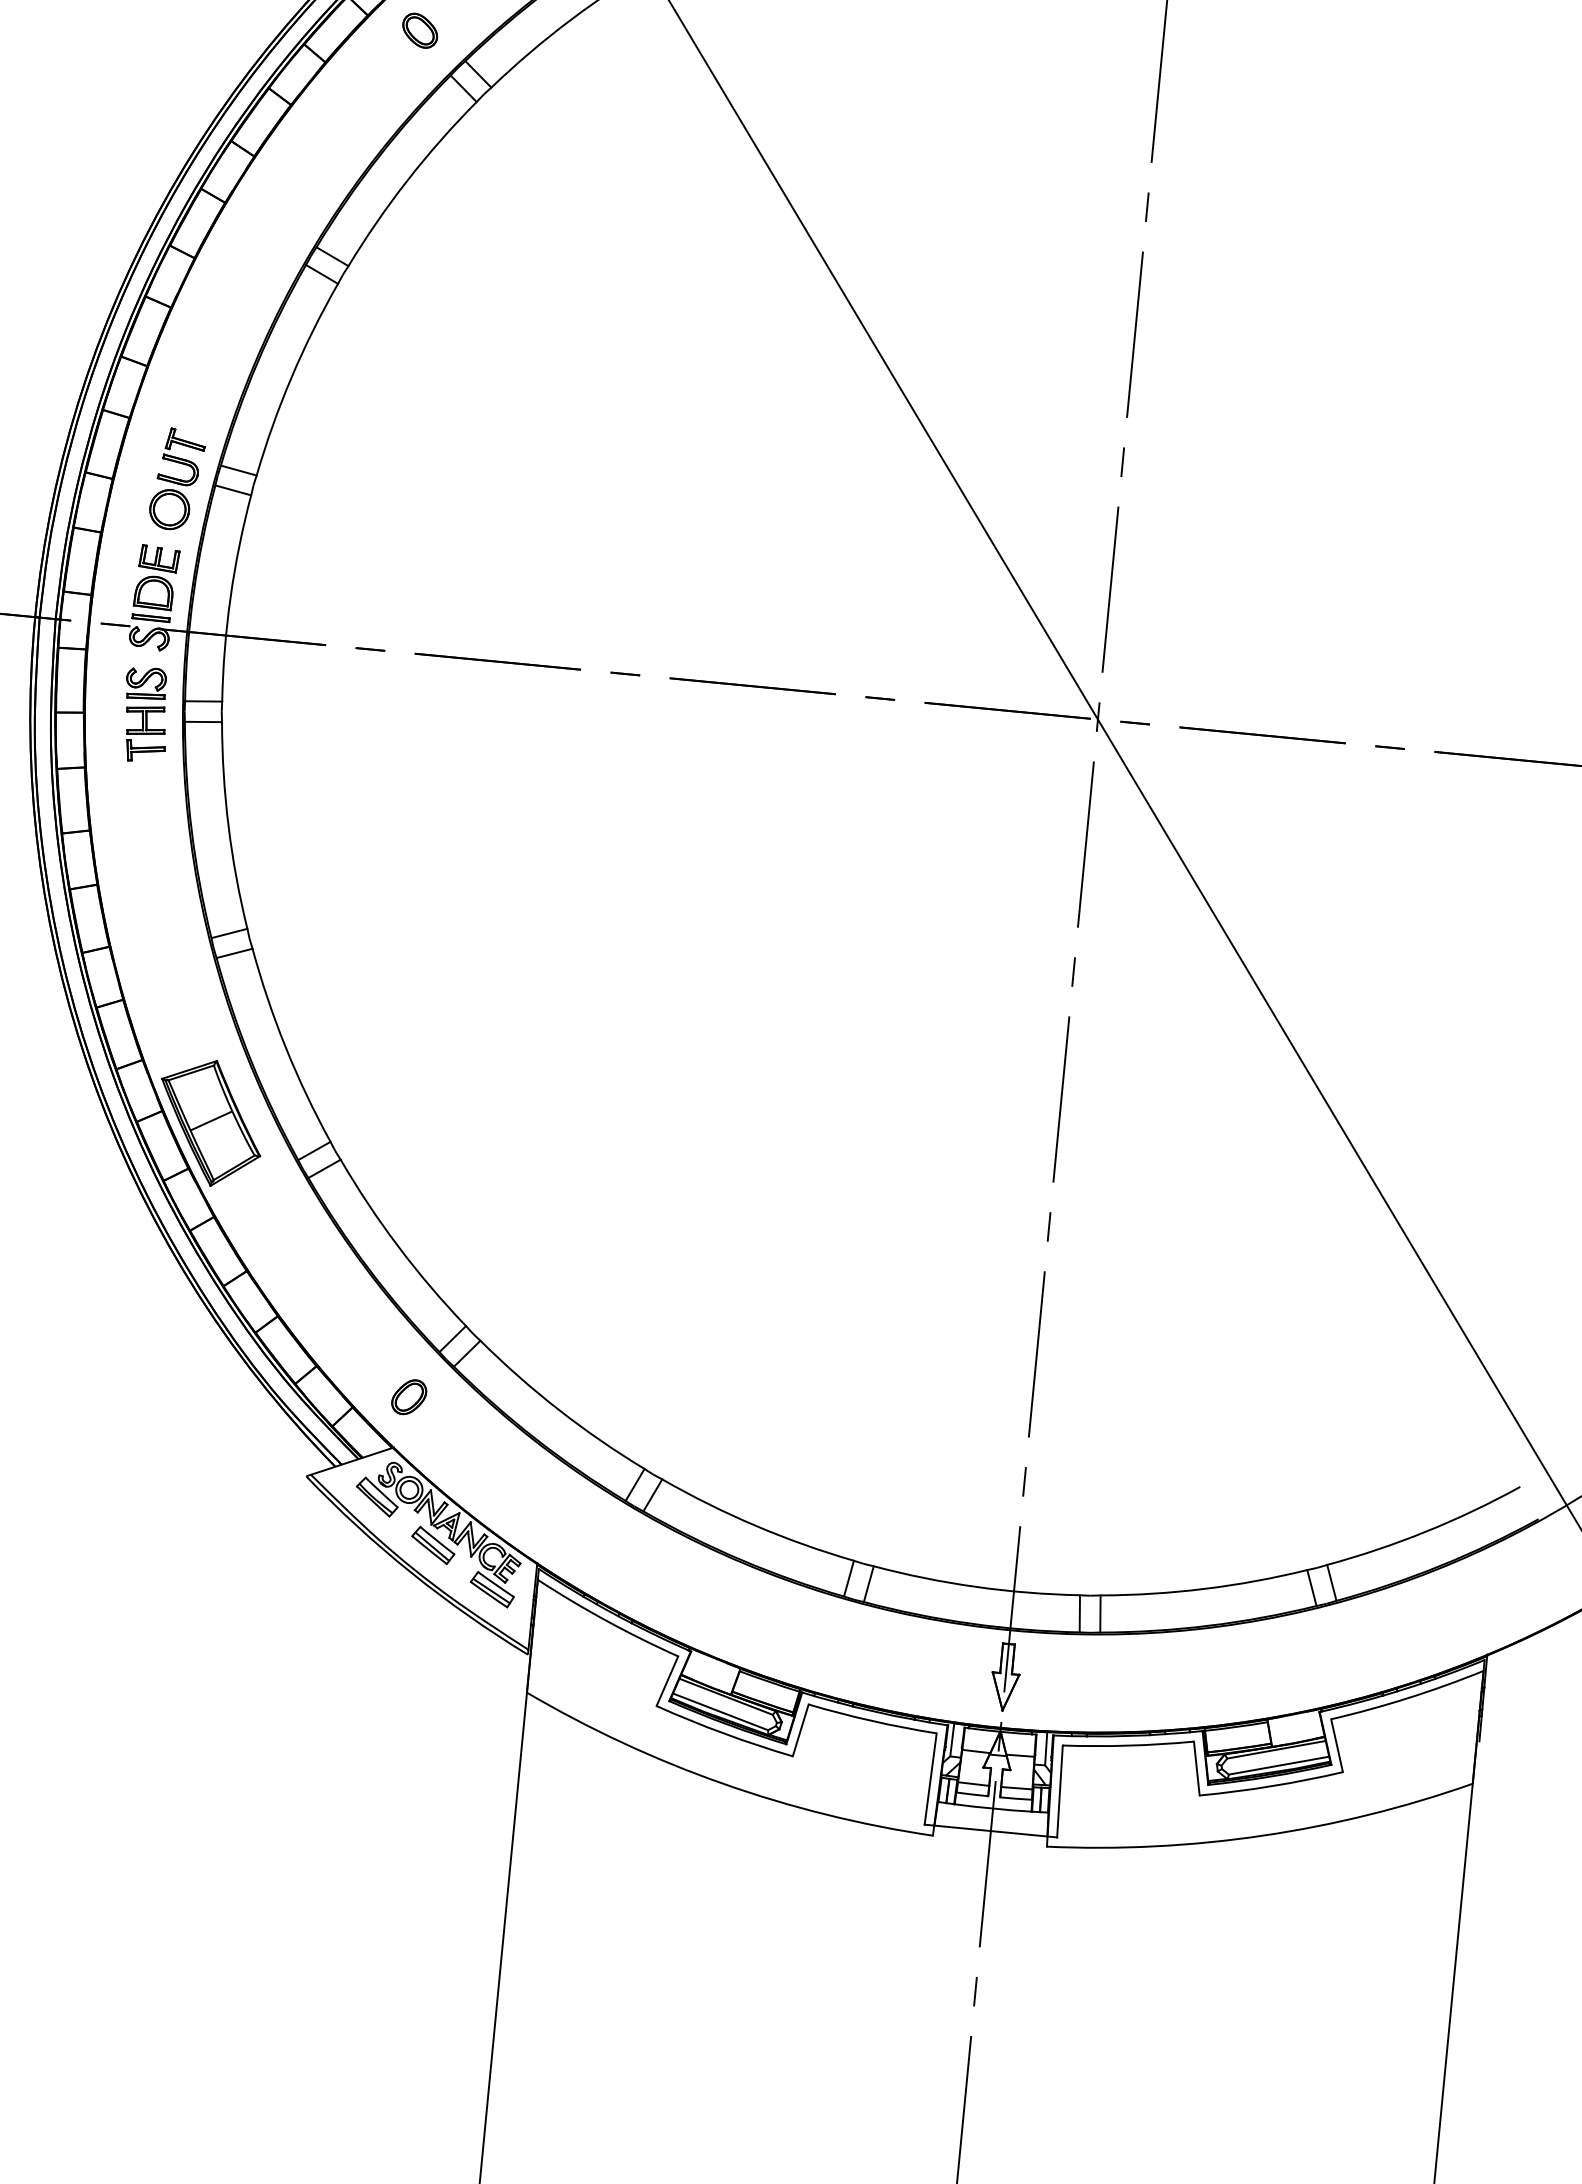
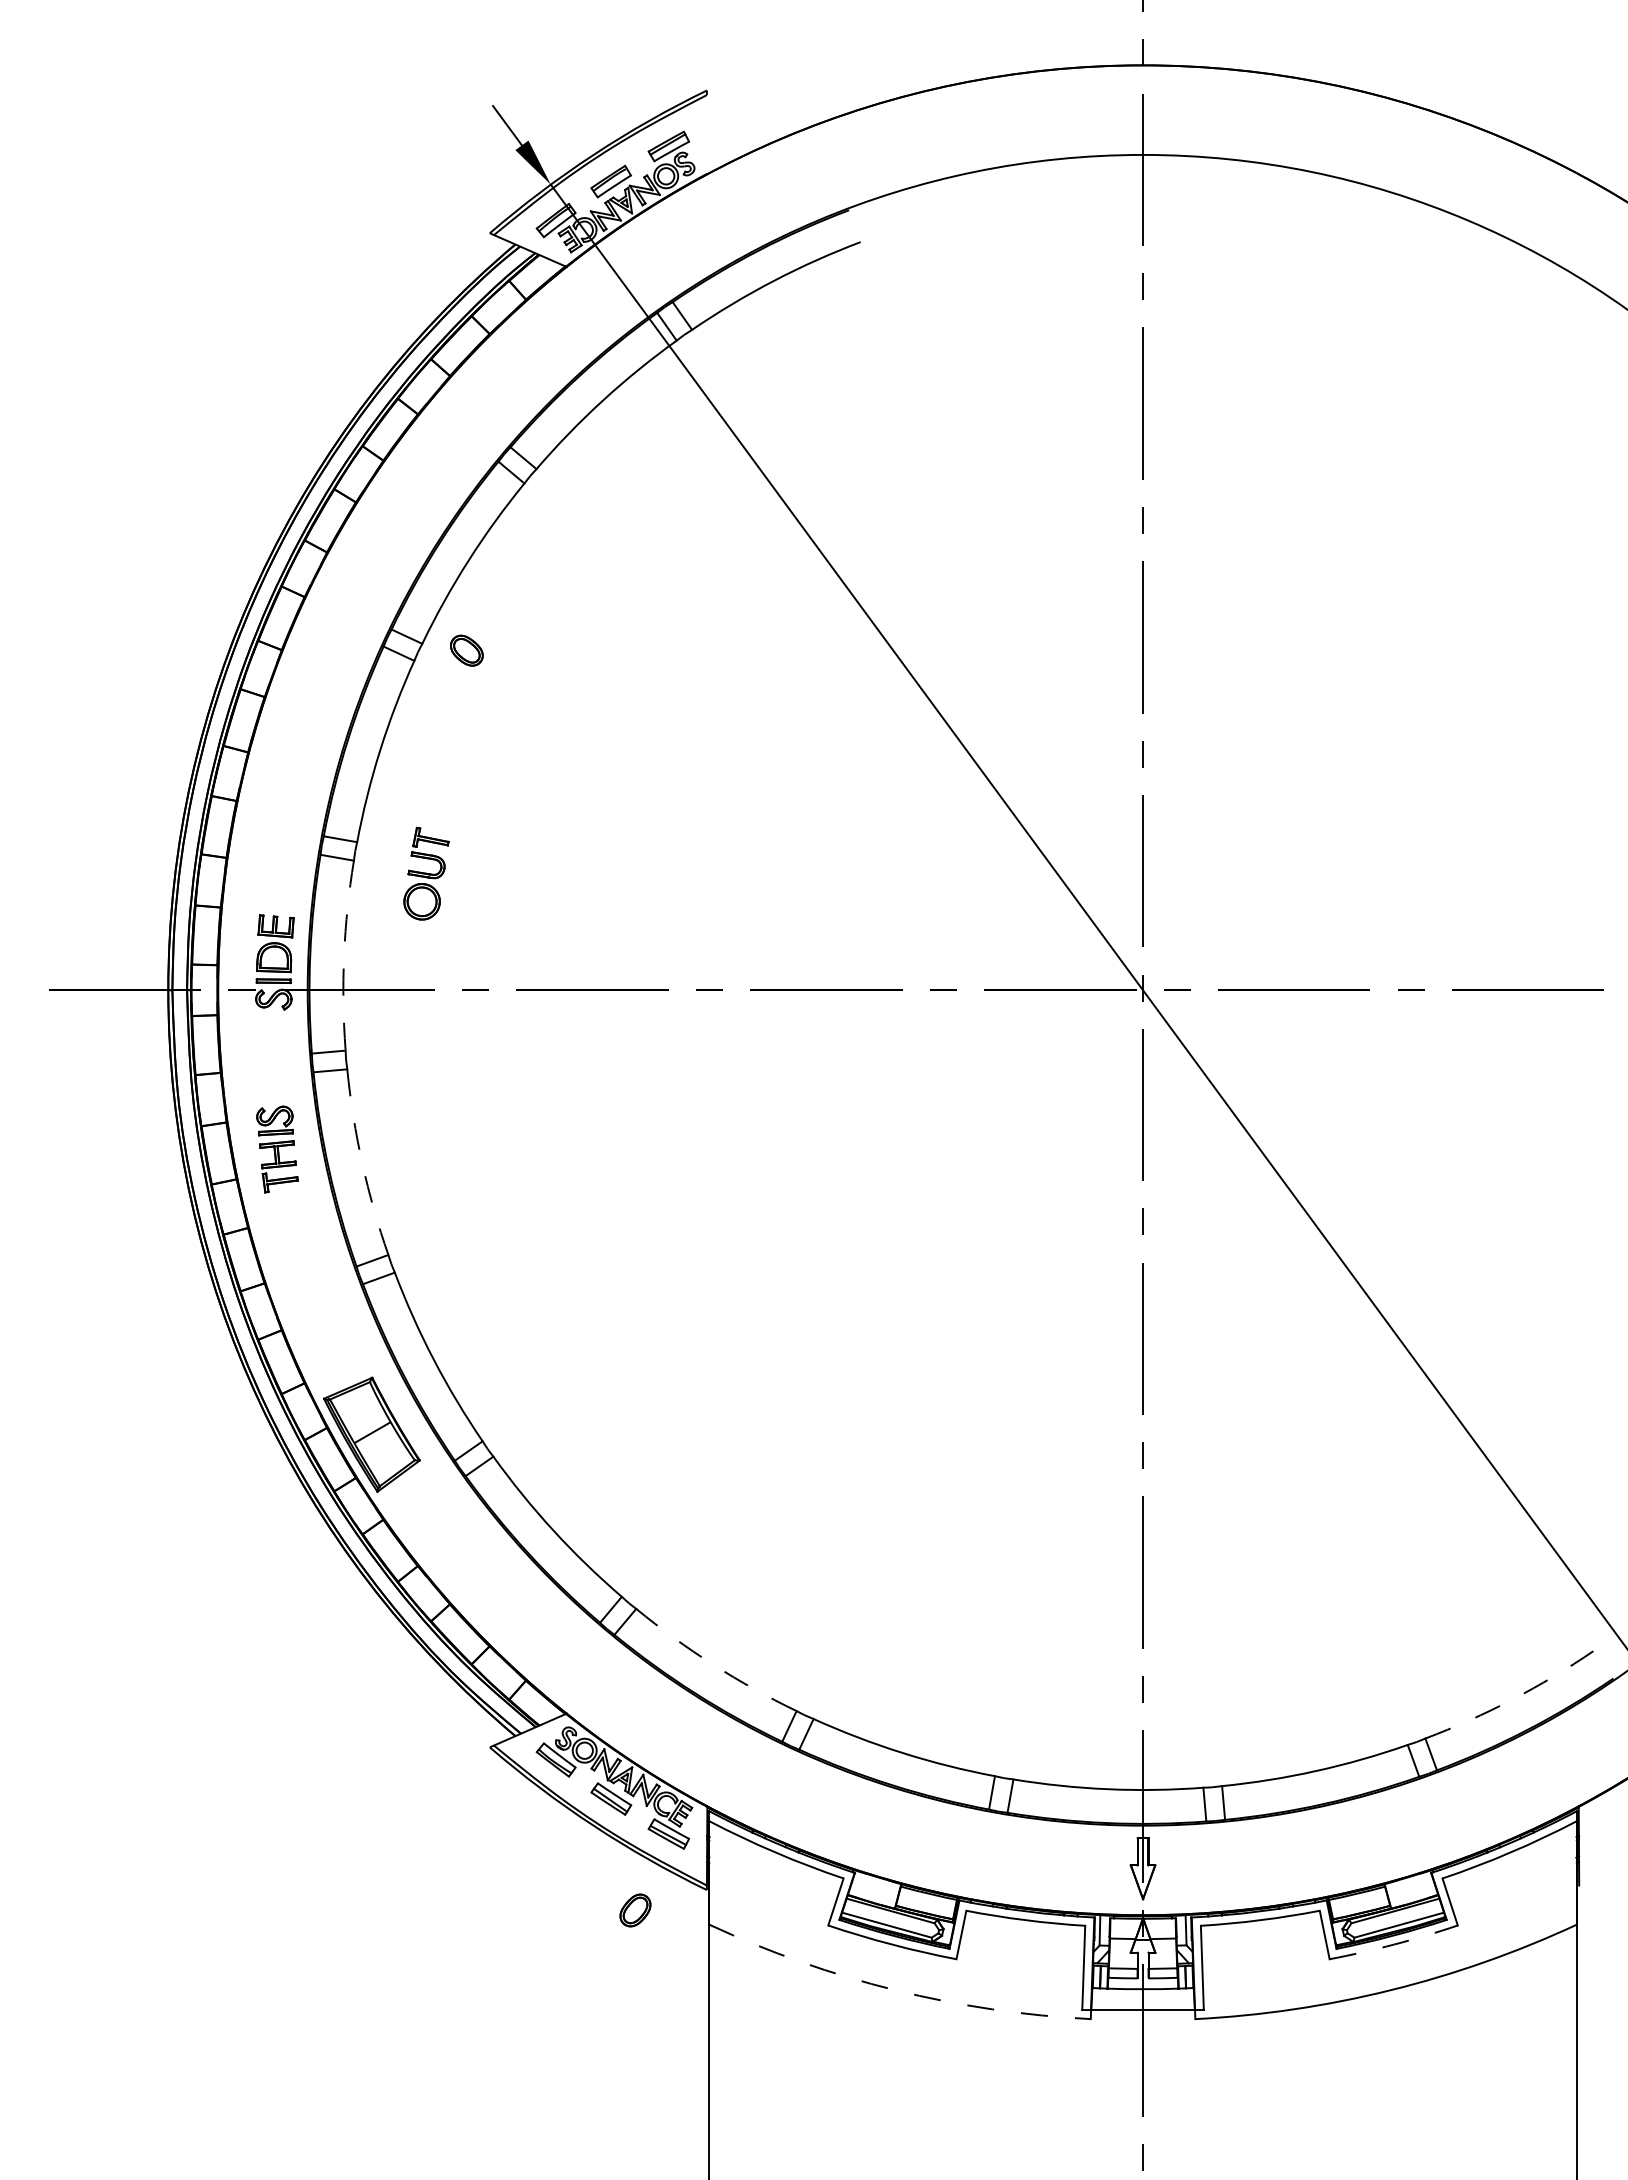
part: (419, 30) -> (466, 650), moved
part: (177, 479) -> (426, 873), moved
arc: (230, 597) -> (344, 955), solid -> dashed
part: (145, 714) -> (277, 1149), moved
arc: (228, 826) -> (362, 1163), solid -> dashed
part: (409, 1397) -> (635, 1910), moved
arc: (558, 1409) -> (713, 1664), solid -> dashed
arc: (1426, 1531) -> (1512, 1699), solid -> dashed
arc: (723, 1783) -> (895, 1990), solid -> dashed
arc: (1271, 1786) -> (1394, 1944), solid -> dashed

